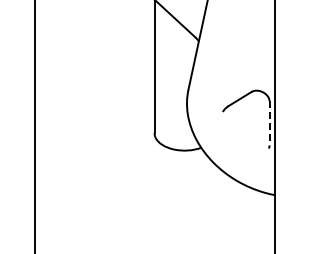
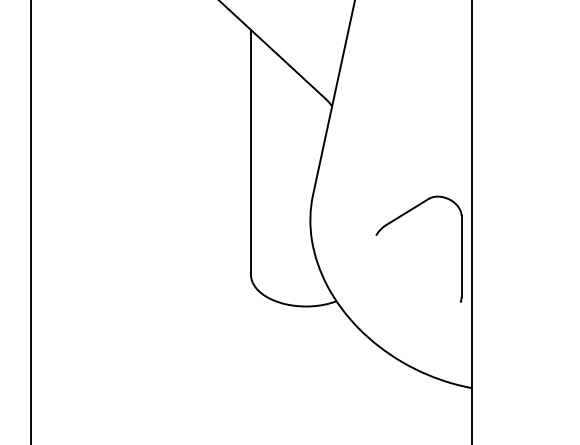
line: (269, 123) -> (461, 256), dashed -> solid

